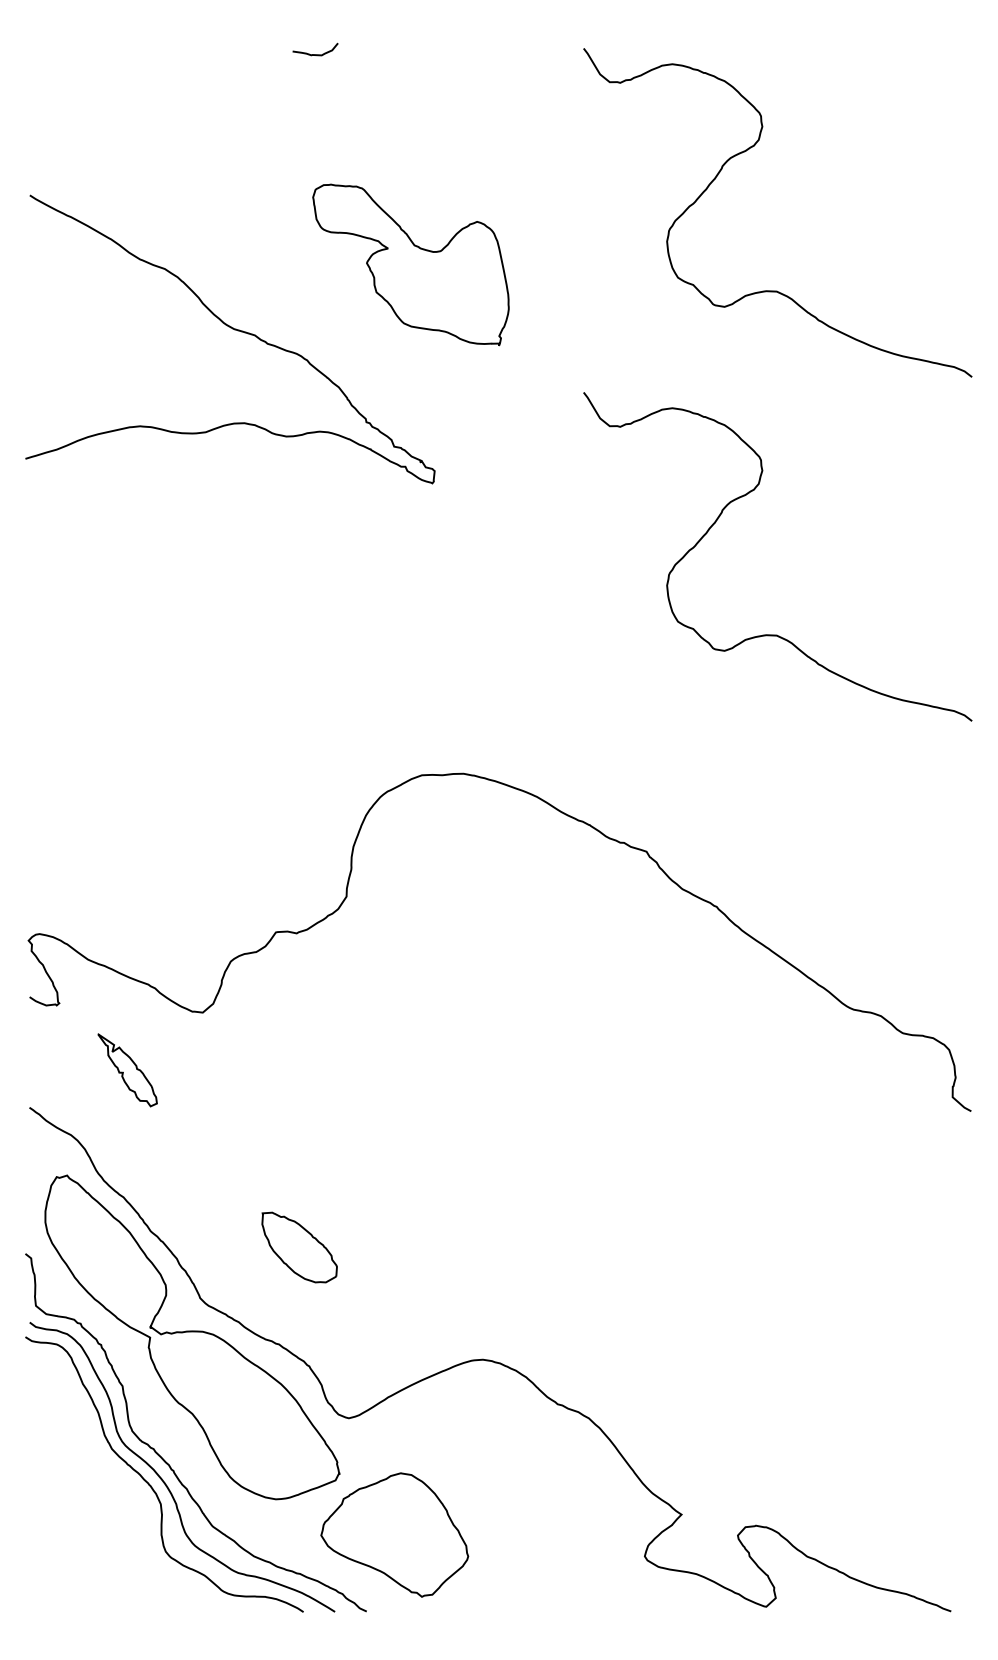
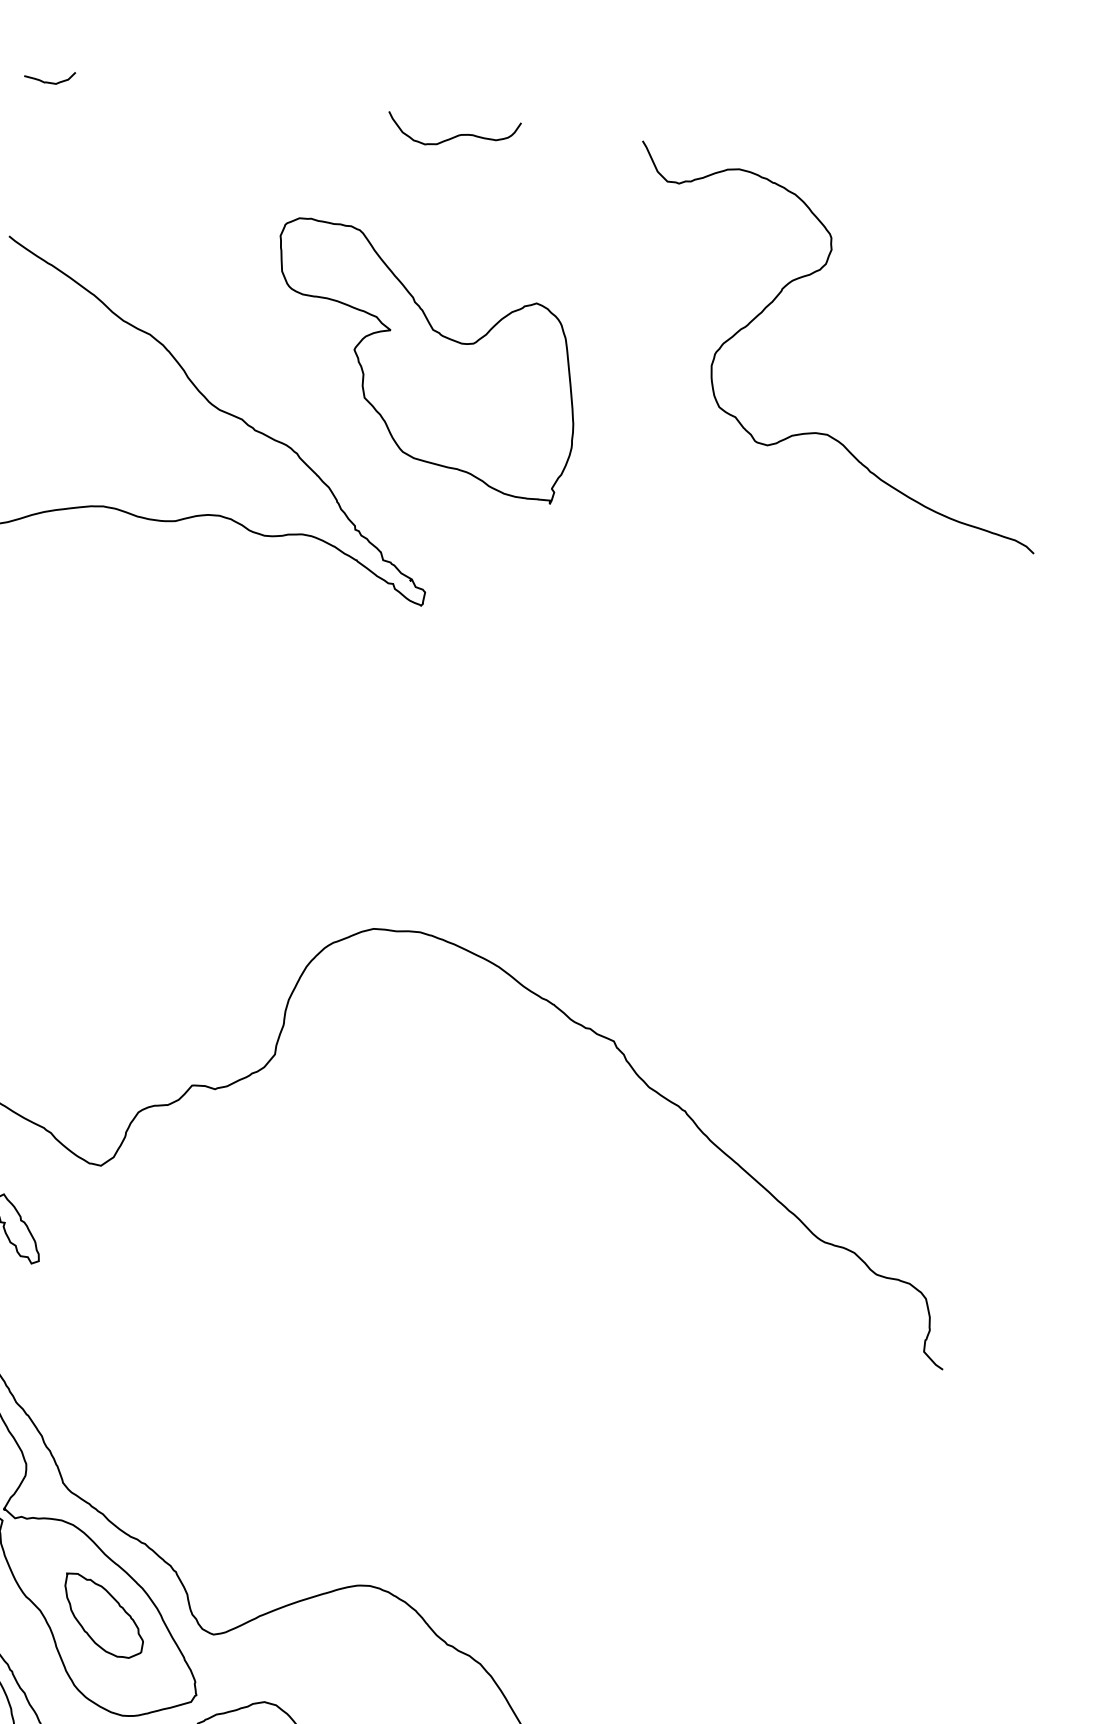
curve: (315, 54) -> (49, 82), moved
curve: (417, 61) -> (456, 134), added
part: (410, 264) -> (423, 359), size x1.43
curve: (746, 495) -> (768, 657), removed
part: (299, 1247) -> (103, 1615), moved

